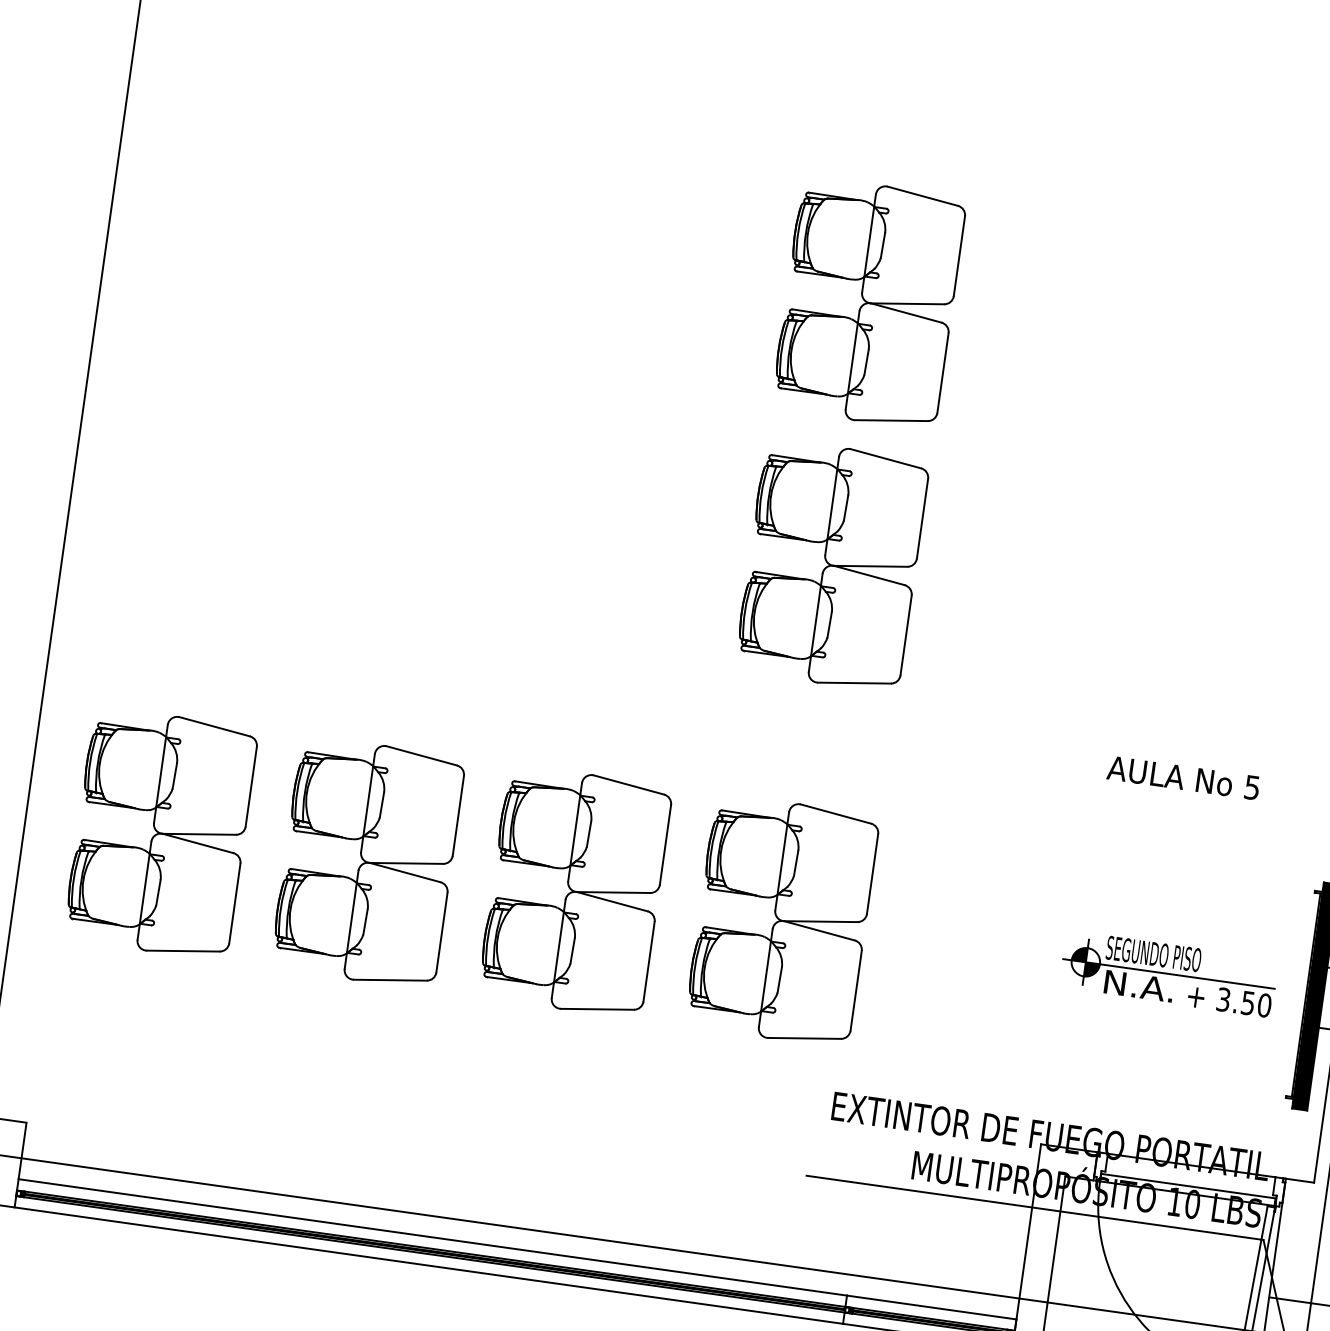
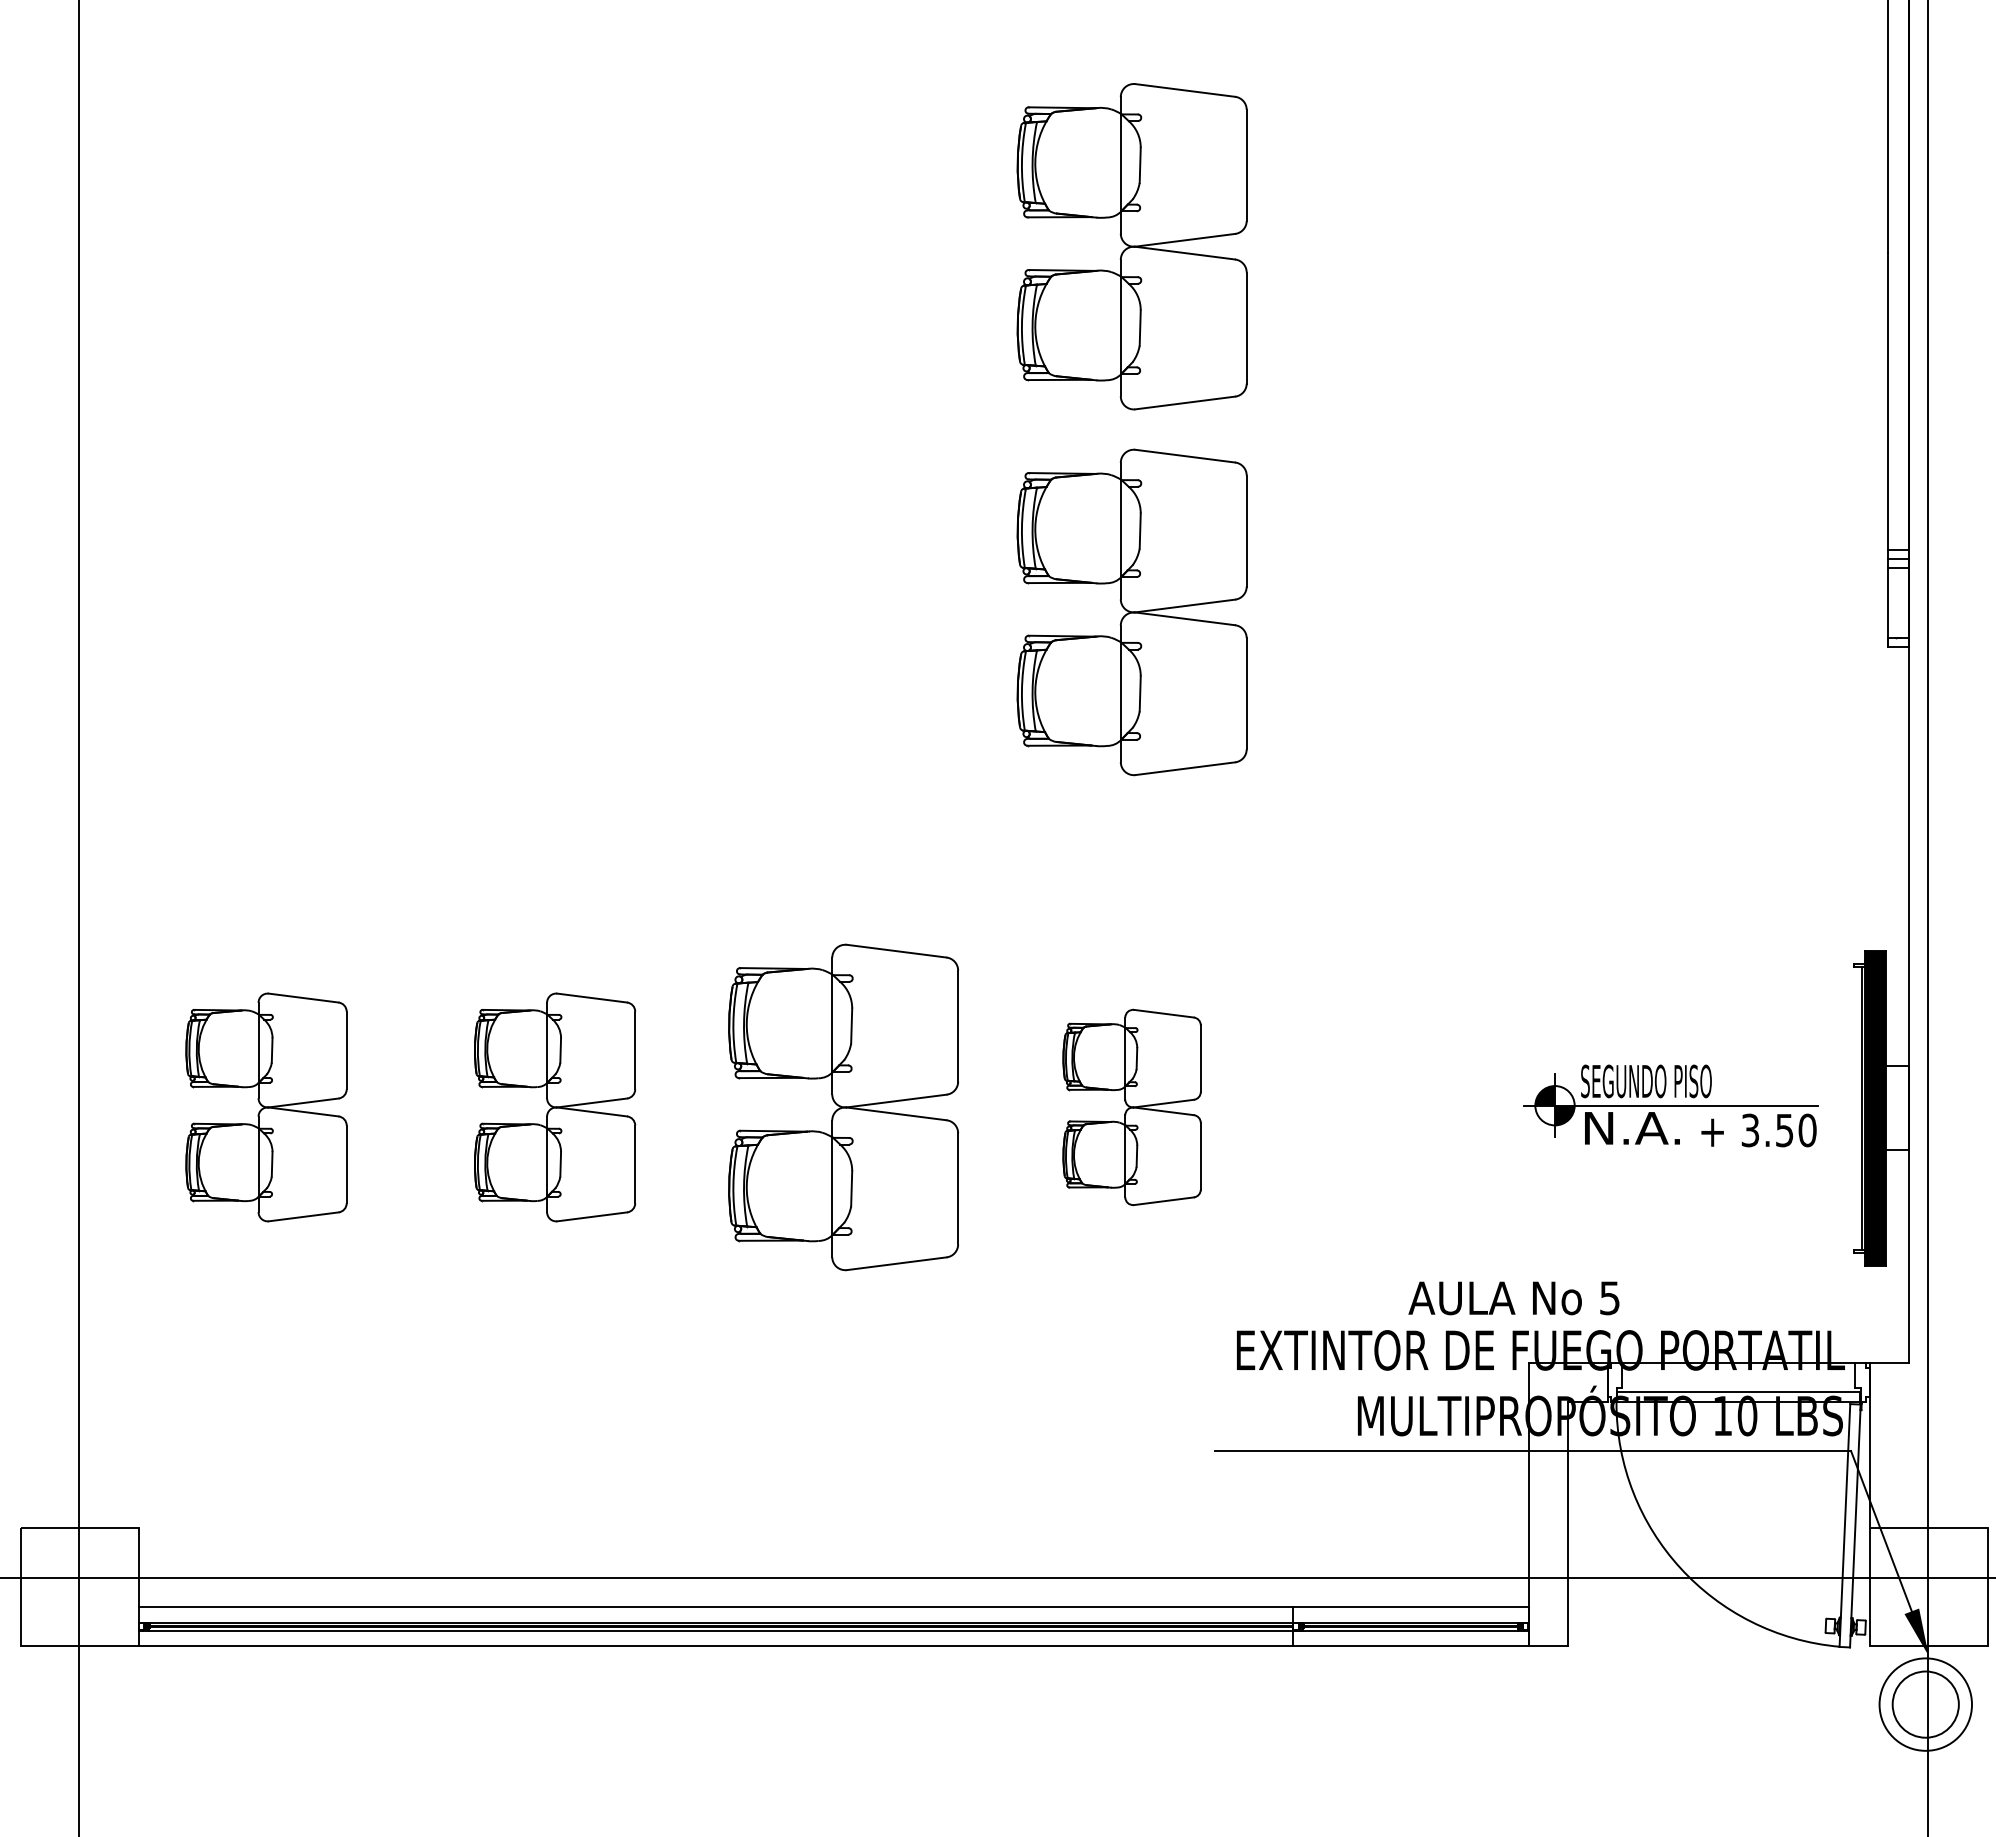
text: (1183, 778) -> (1513, 1298), moved
part: (160, 833) -> (266, 1107), size x0.7
part: (367, 862) -> (554, 1107), size x0.7
part: (781, 920) -> (1131, 1107), size x0.6

